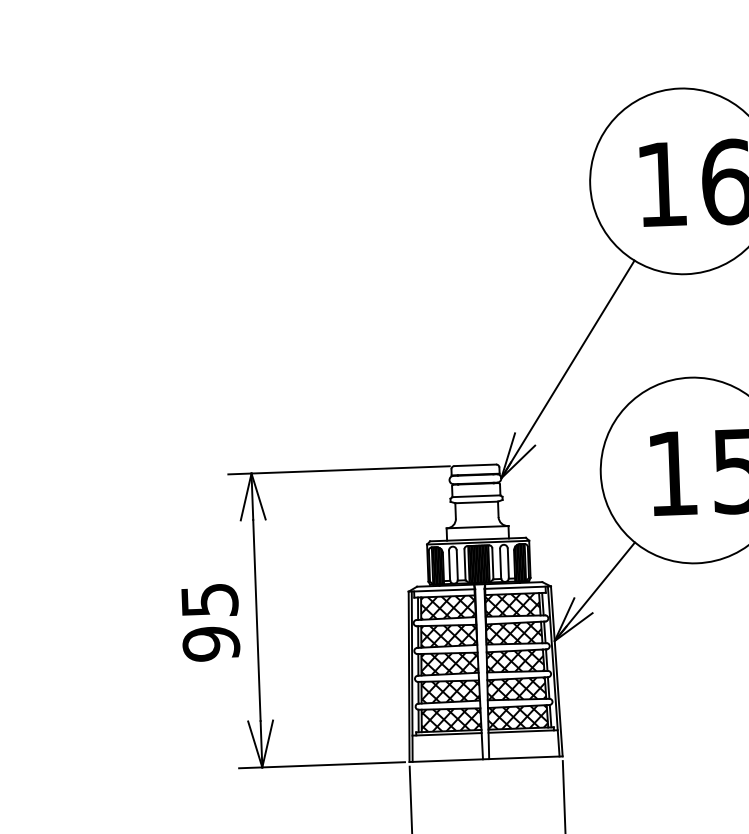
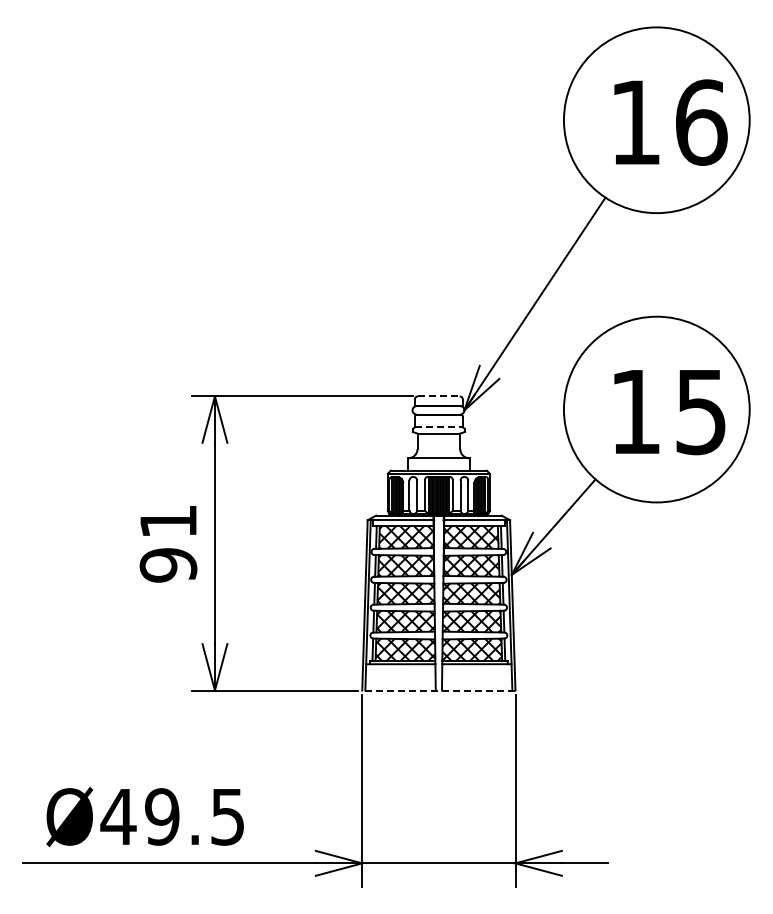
line: (474, 465) -> (438, 396), solid -> dashed
line: (476, 496) -> (438, 427), solid -> dashed
text: (209, 600) -> (168, 521), 95 -> 91
line: (485, 759) -> (438, 690), solid -> dashed

